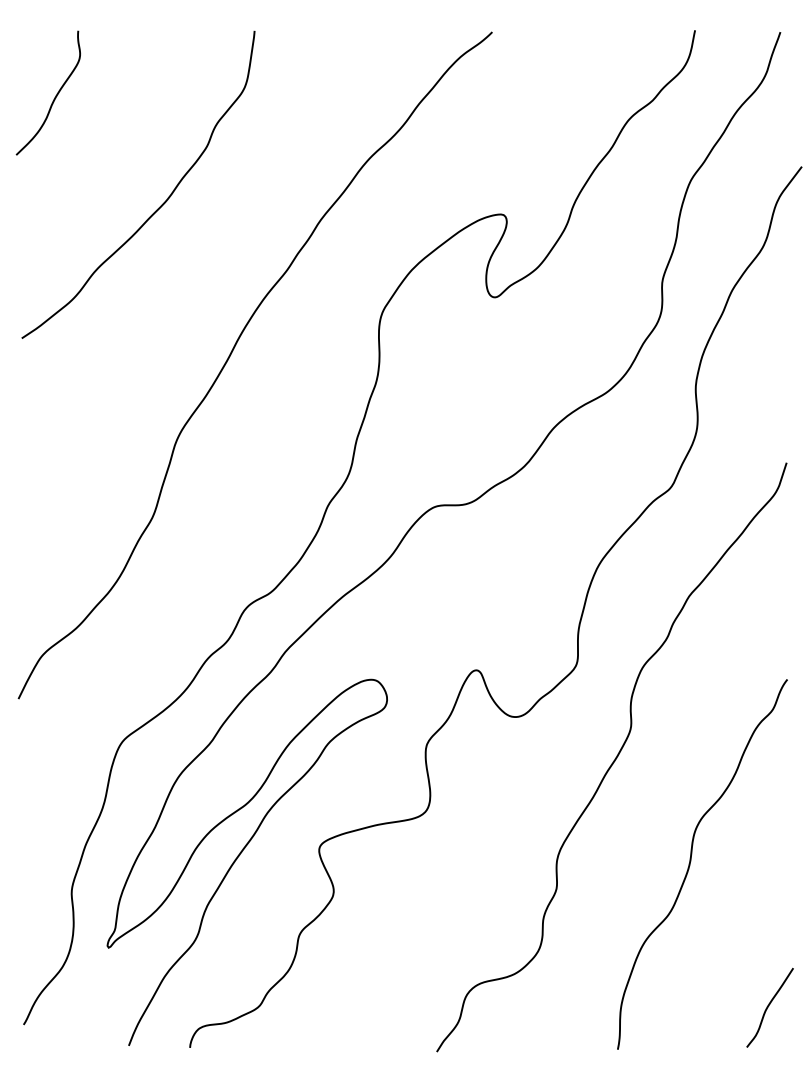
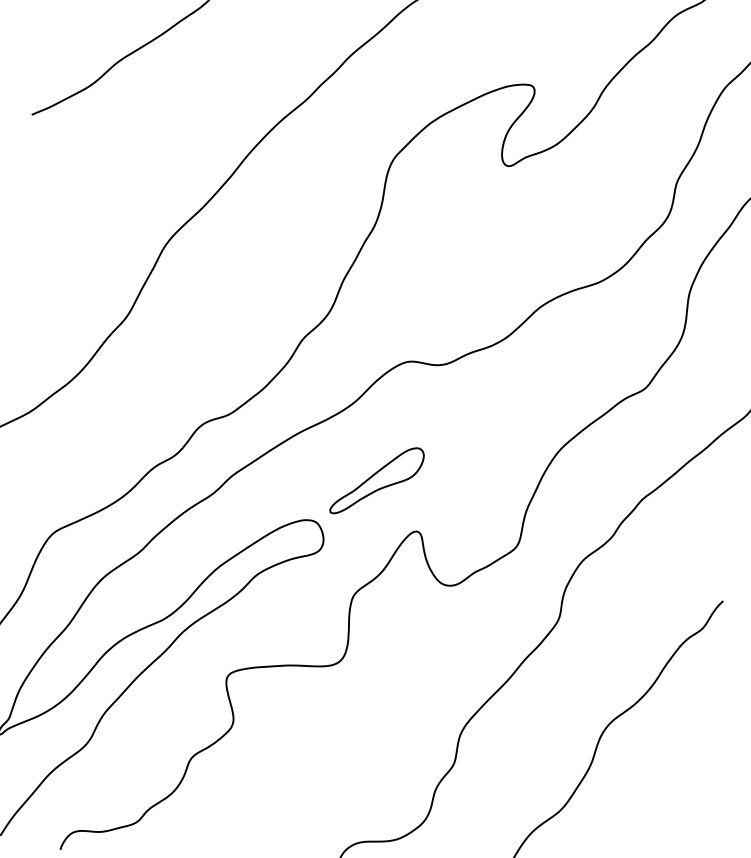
part: (427, 628) -> (376, 480), added

